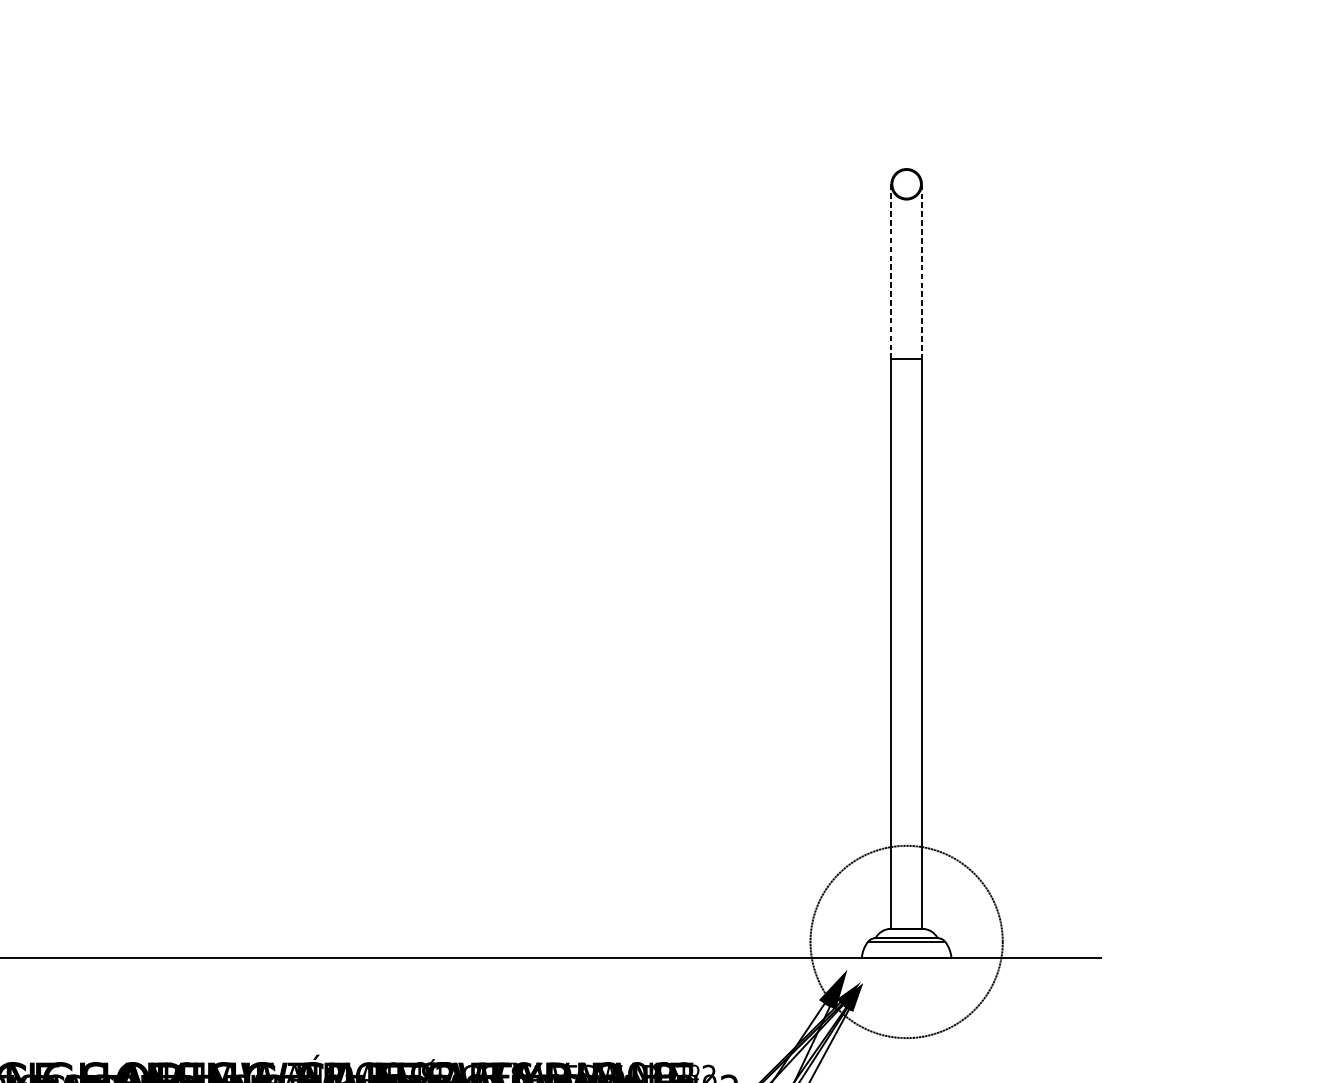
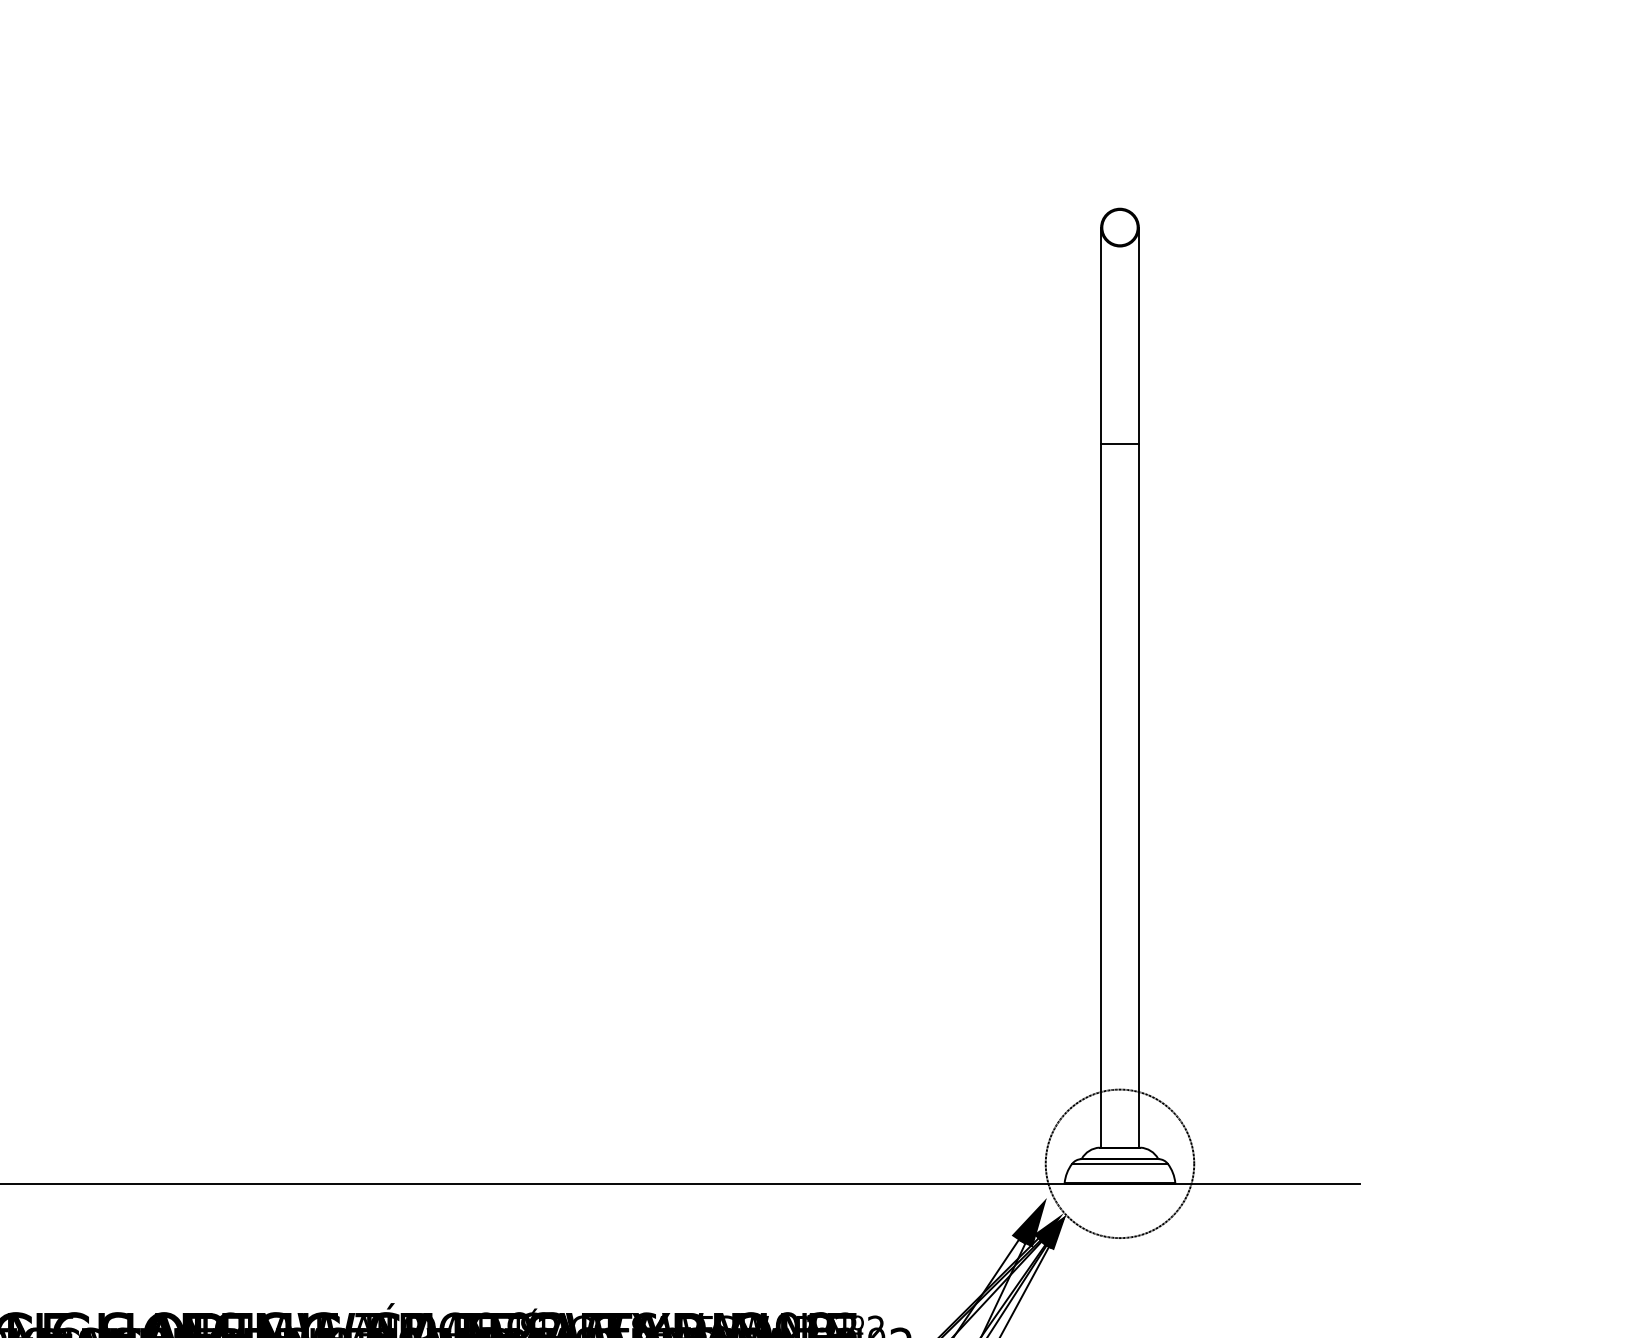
line: (921, 271) -> (1138, 335), dashed -> solid
line: (891, 272) -> (1101, 336), dashed -> solid
circle: (906, 941) -> (1119, 1163), size x0.62

